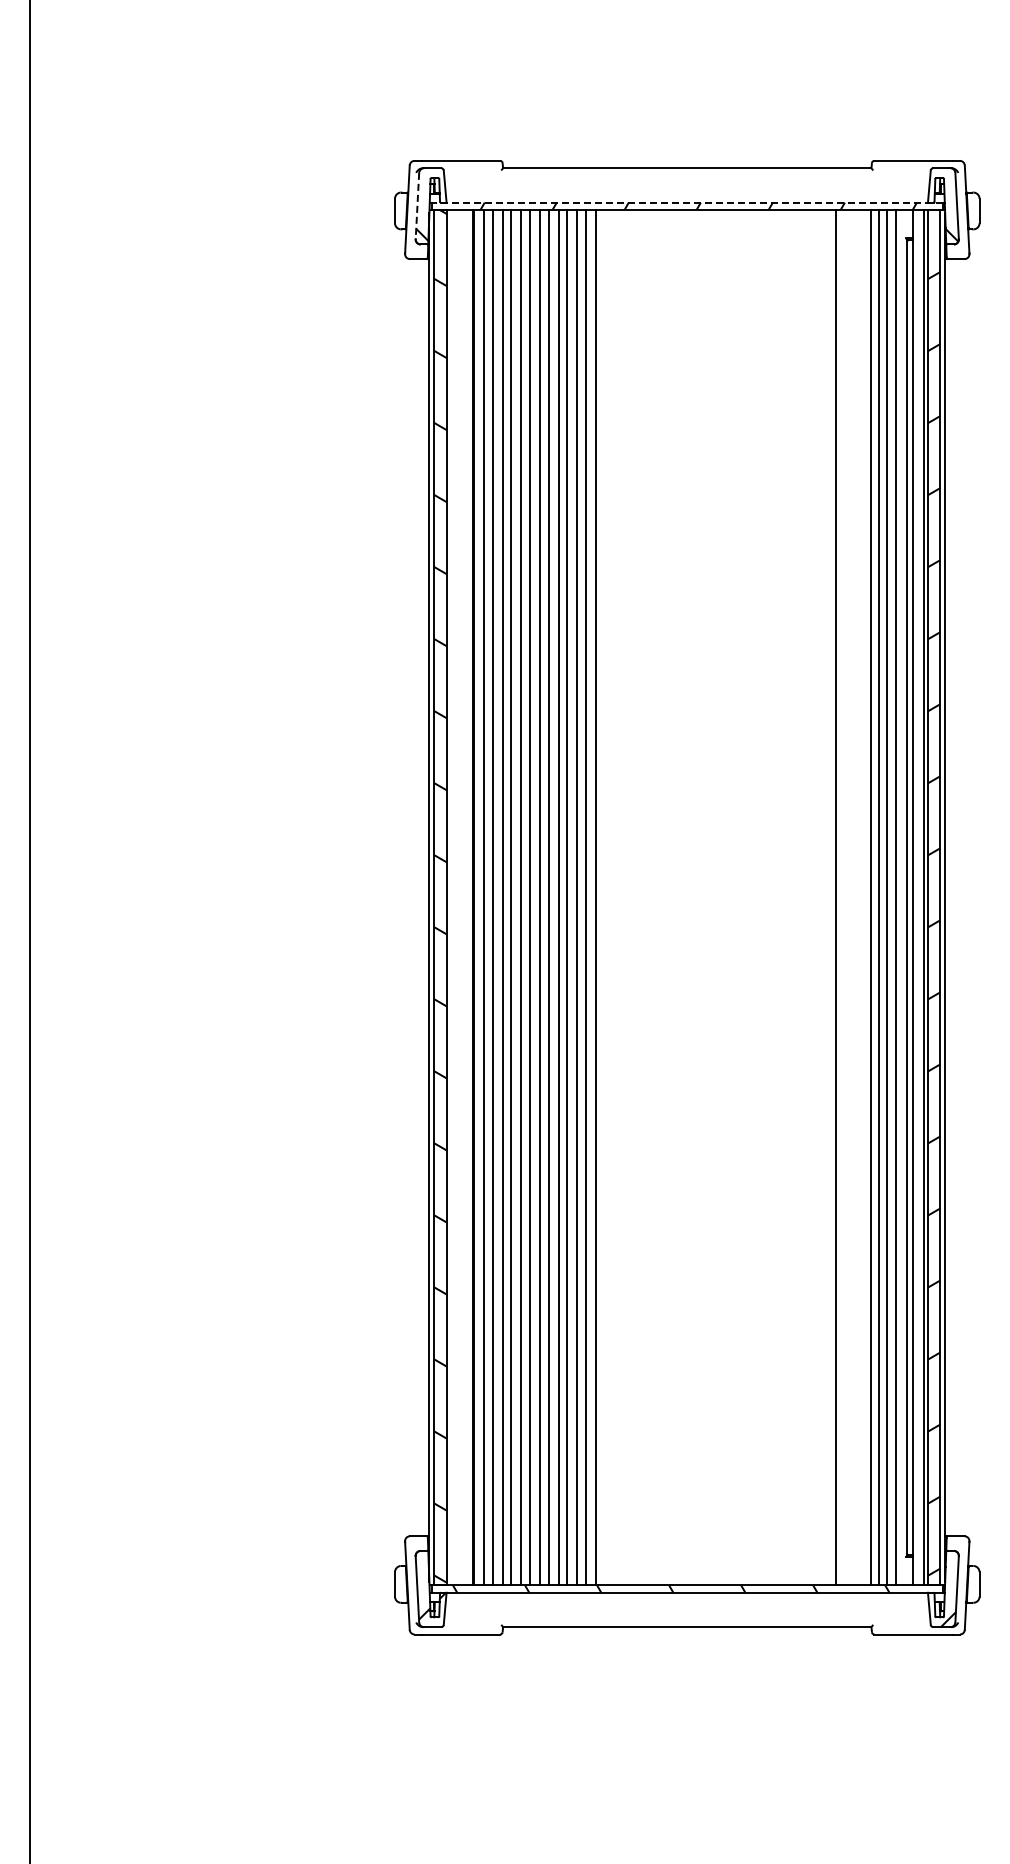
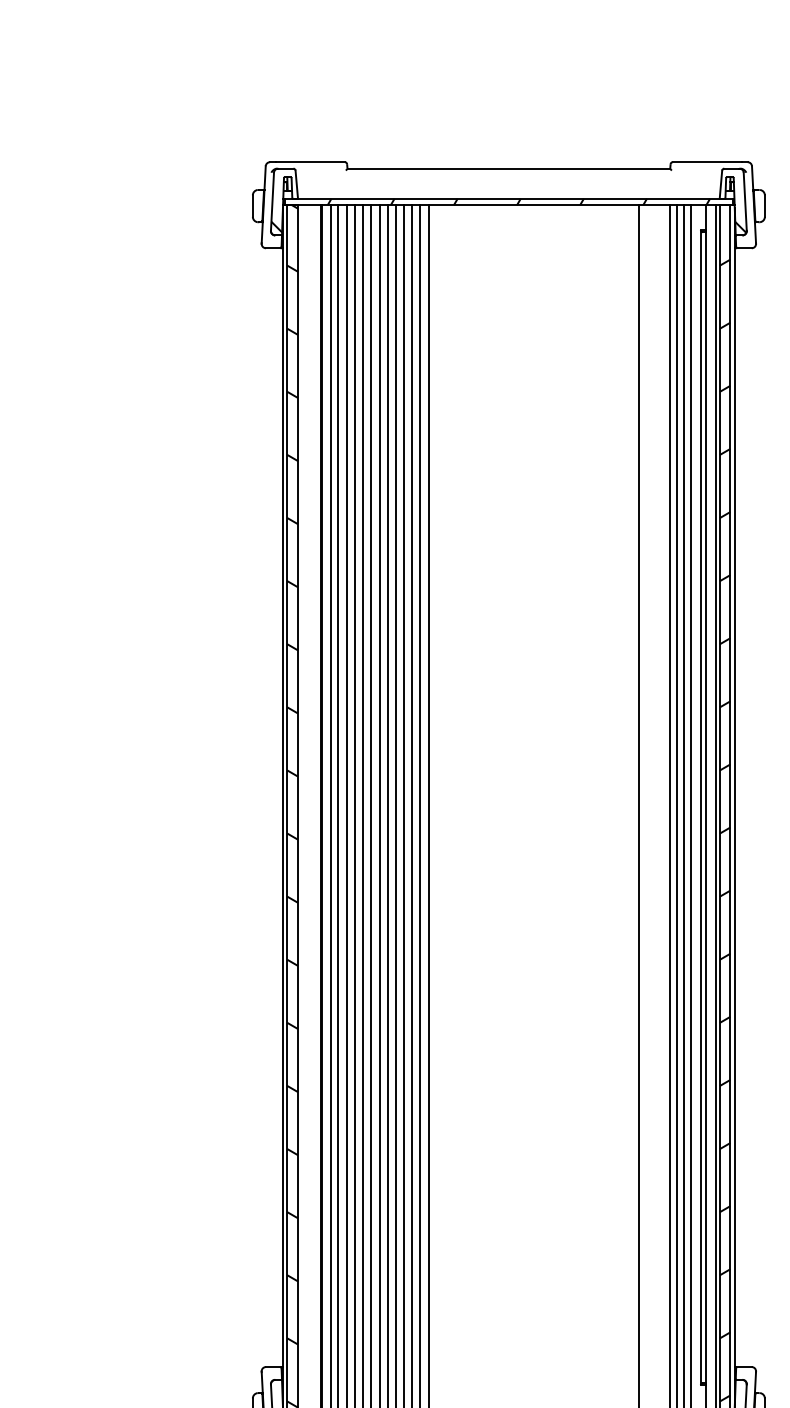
line: (687, 202) -> (509, 198), dashed -> solid
line: (417, 206) -> (272, 202), dashed -> solid

